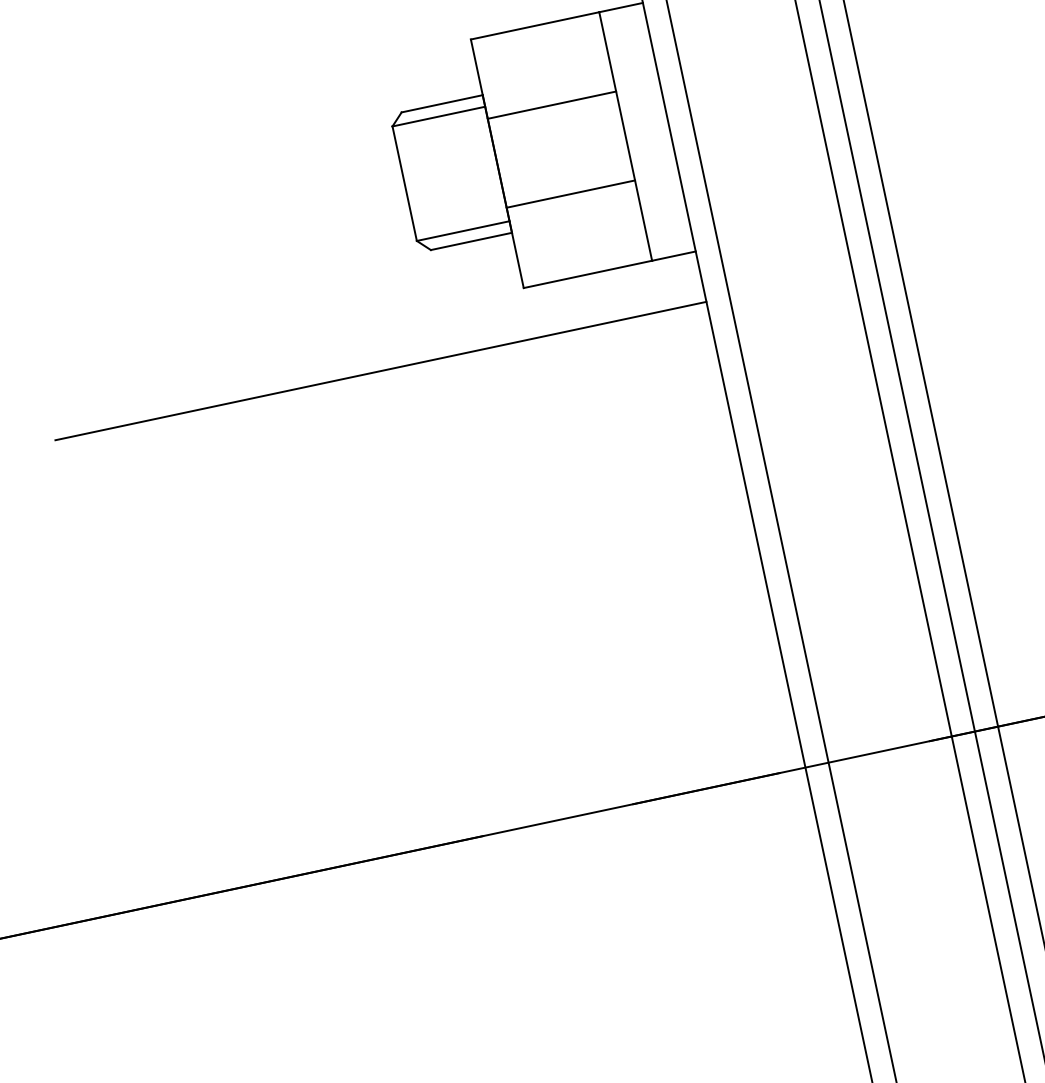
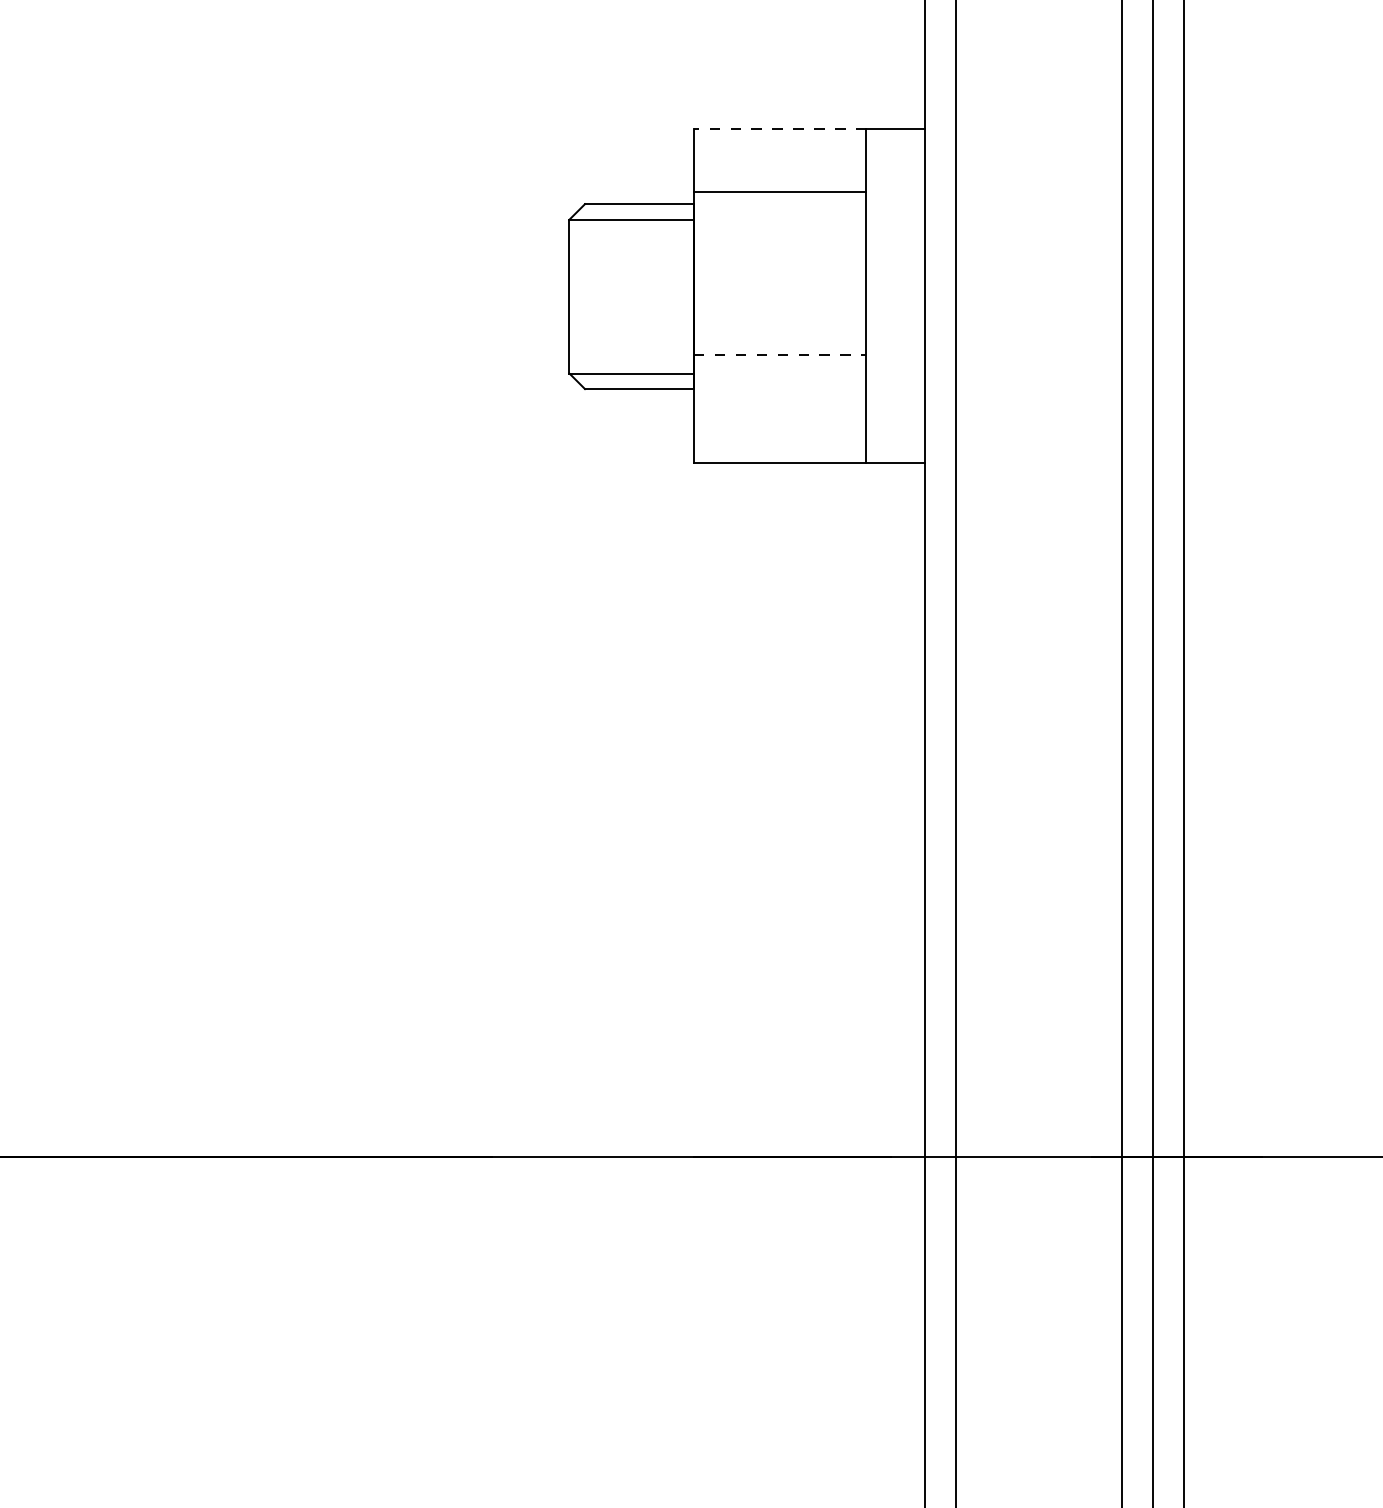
line: (534, 26) -> (779, 129), solid -> dashed
line: (551, 104) -> (779, 191), moved
line: (571, 194) -> (780, 355), solid -> dashed
line: (380, 370) -> (487, 530), removed

